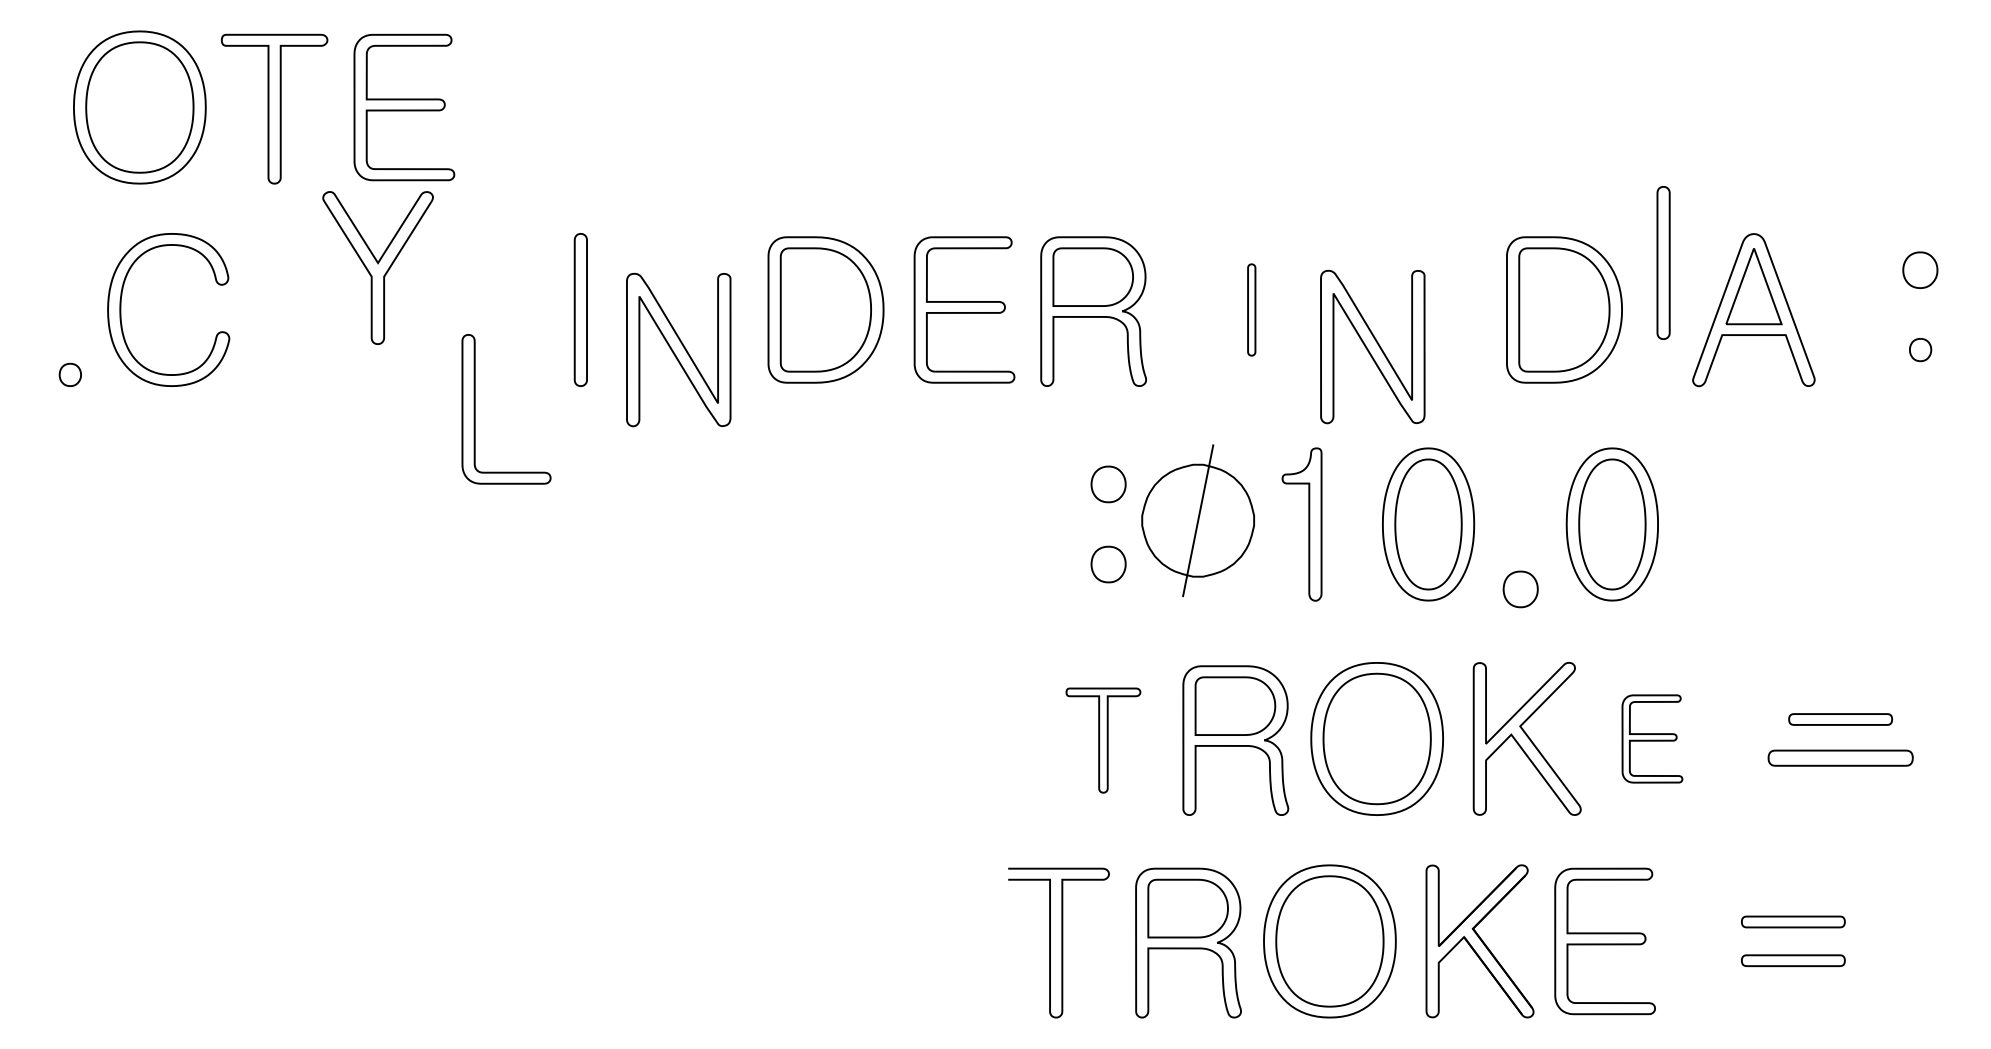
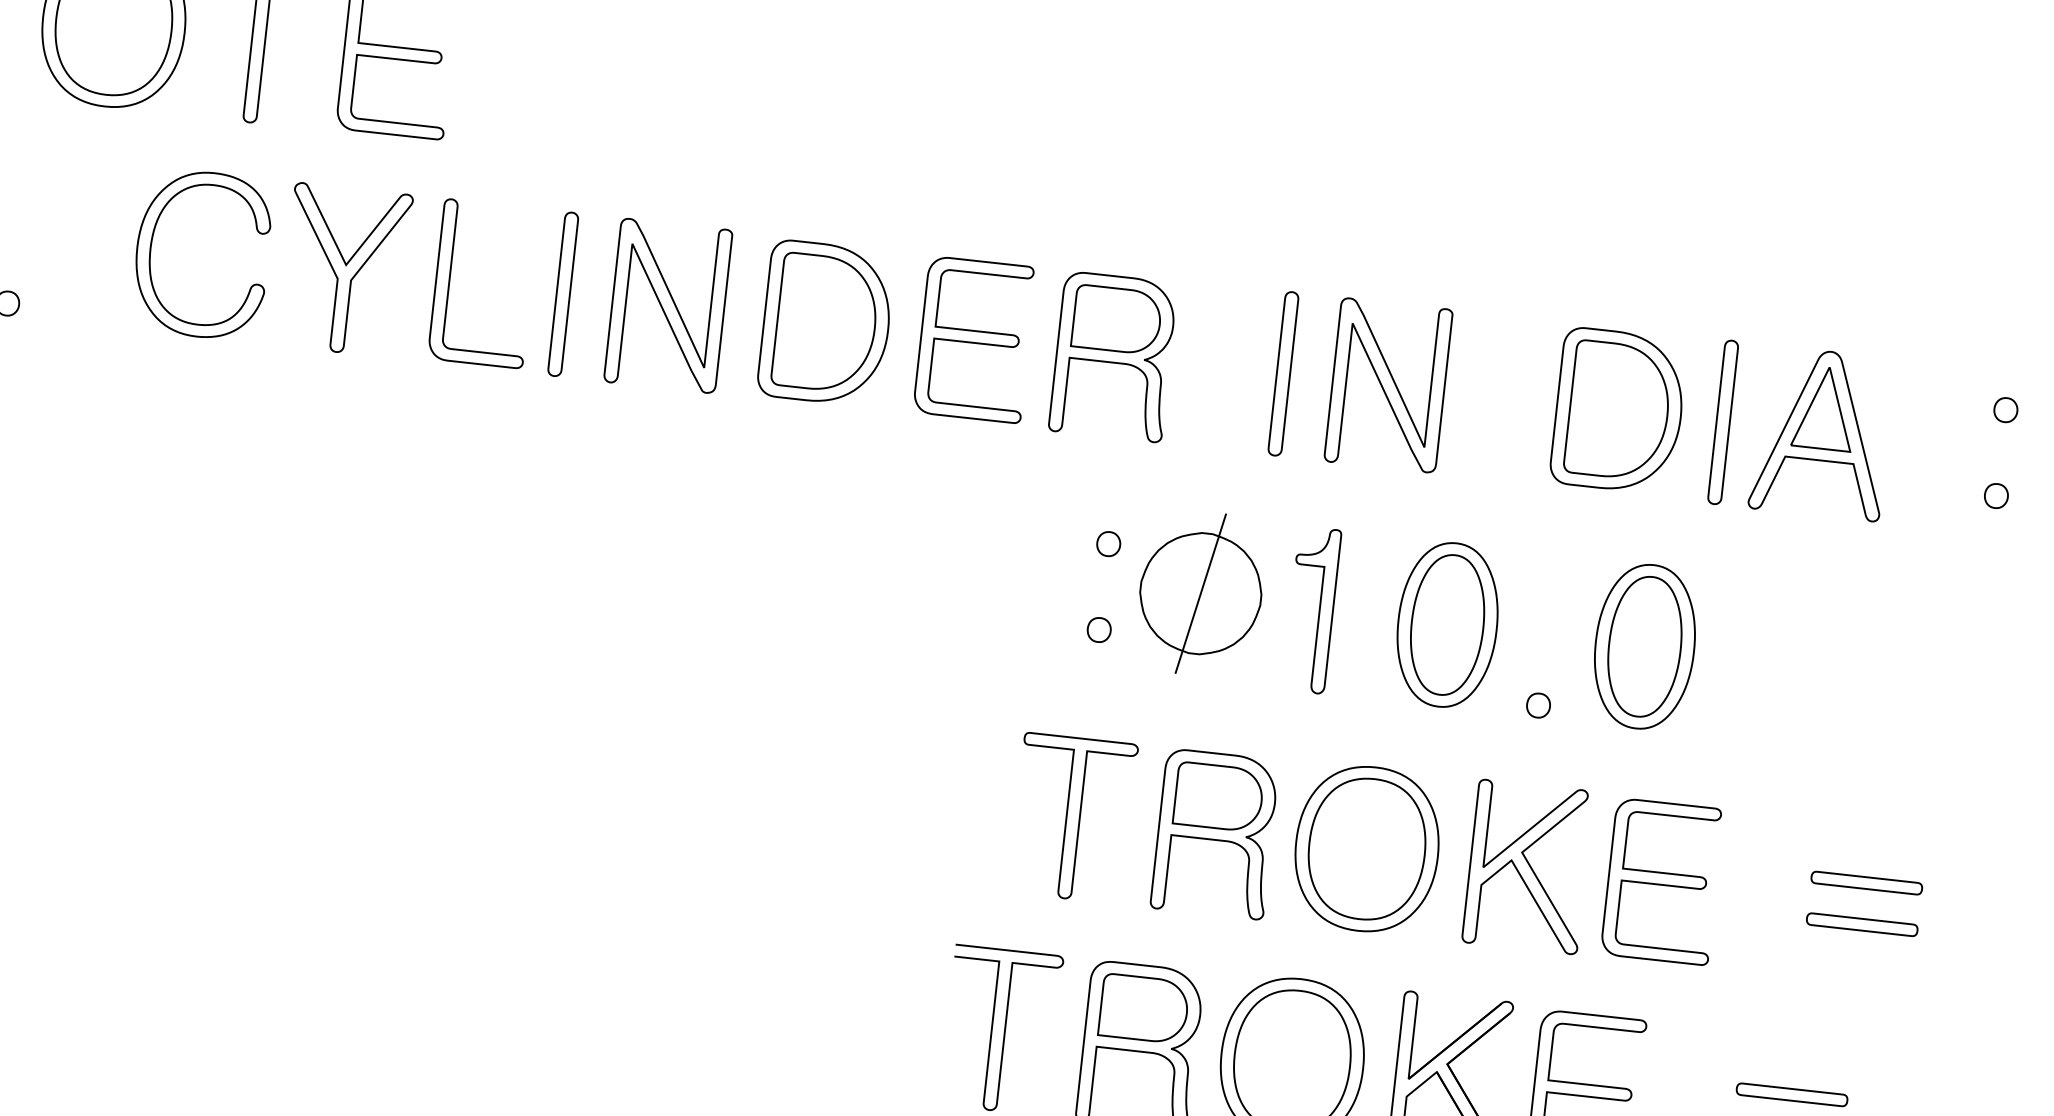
part: (1663, 262) -> (1723, 421), moved
part: (377, 267) -> (345, 269), moved
part: (1920, 269) -> (2005, 409), size x0.62
part: (121, 309) -> (151, 248), moved
part: (1251, 309) -> (1283, 373), size x1.67
part: (1372, 346) -> (1388, 384), moved
part: (678, 349) -> (668, 305), moved
part: (475, 409) -> (450, 280), moved
part: (1107, 484) -> (1107, 544), size x0.62
part: (1107, 564) -> (1098, 629), size x0.62
part: (1519, 589) -> (1537, 705), size x0.62
part: (1652, 738) -> (1662, 881), size x1.67
part: (1103, 740) -> (1073, 818), size x1.43
part: (1840, 758) -> (1862, 924), size x0.71

